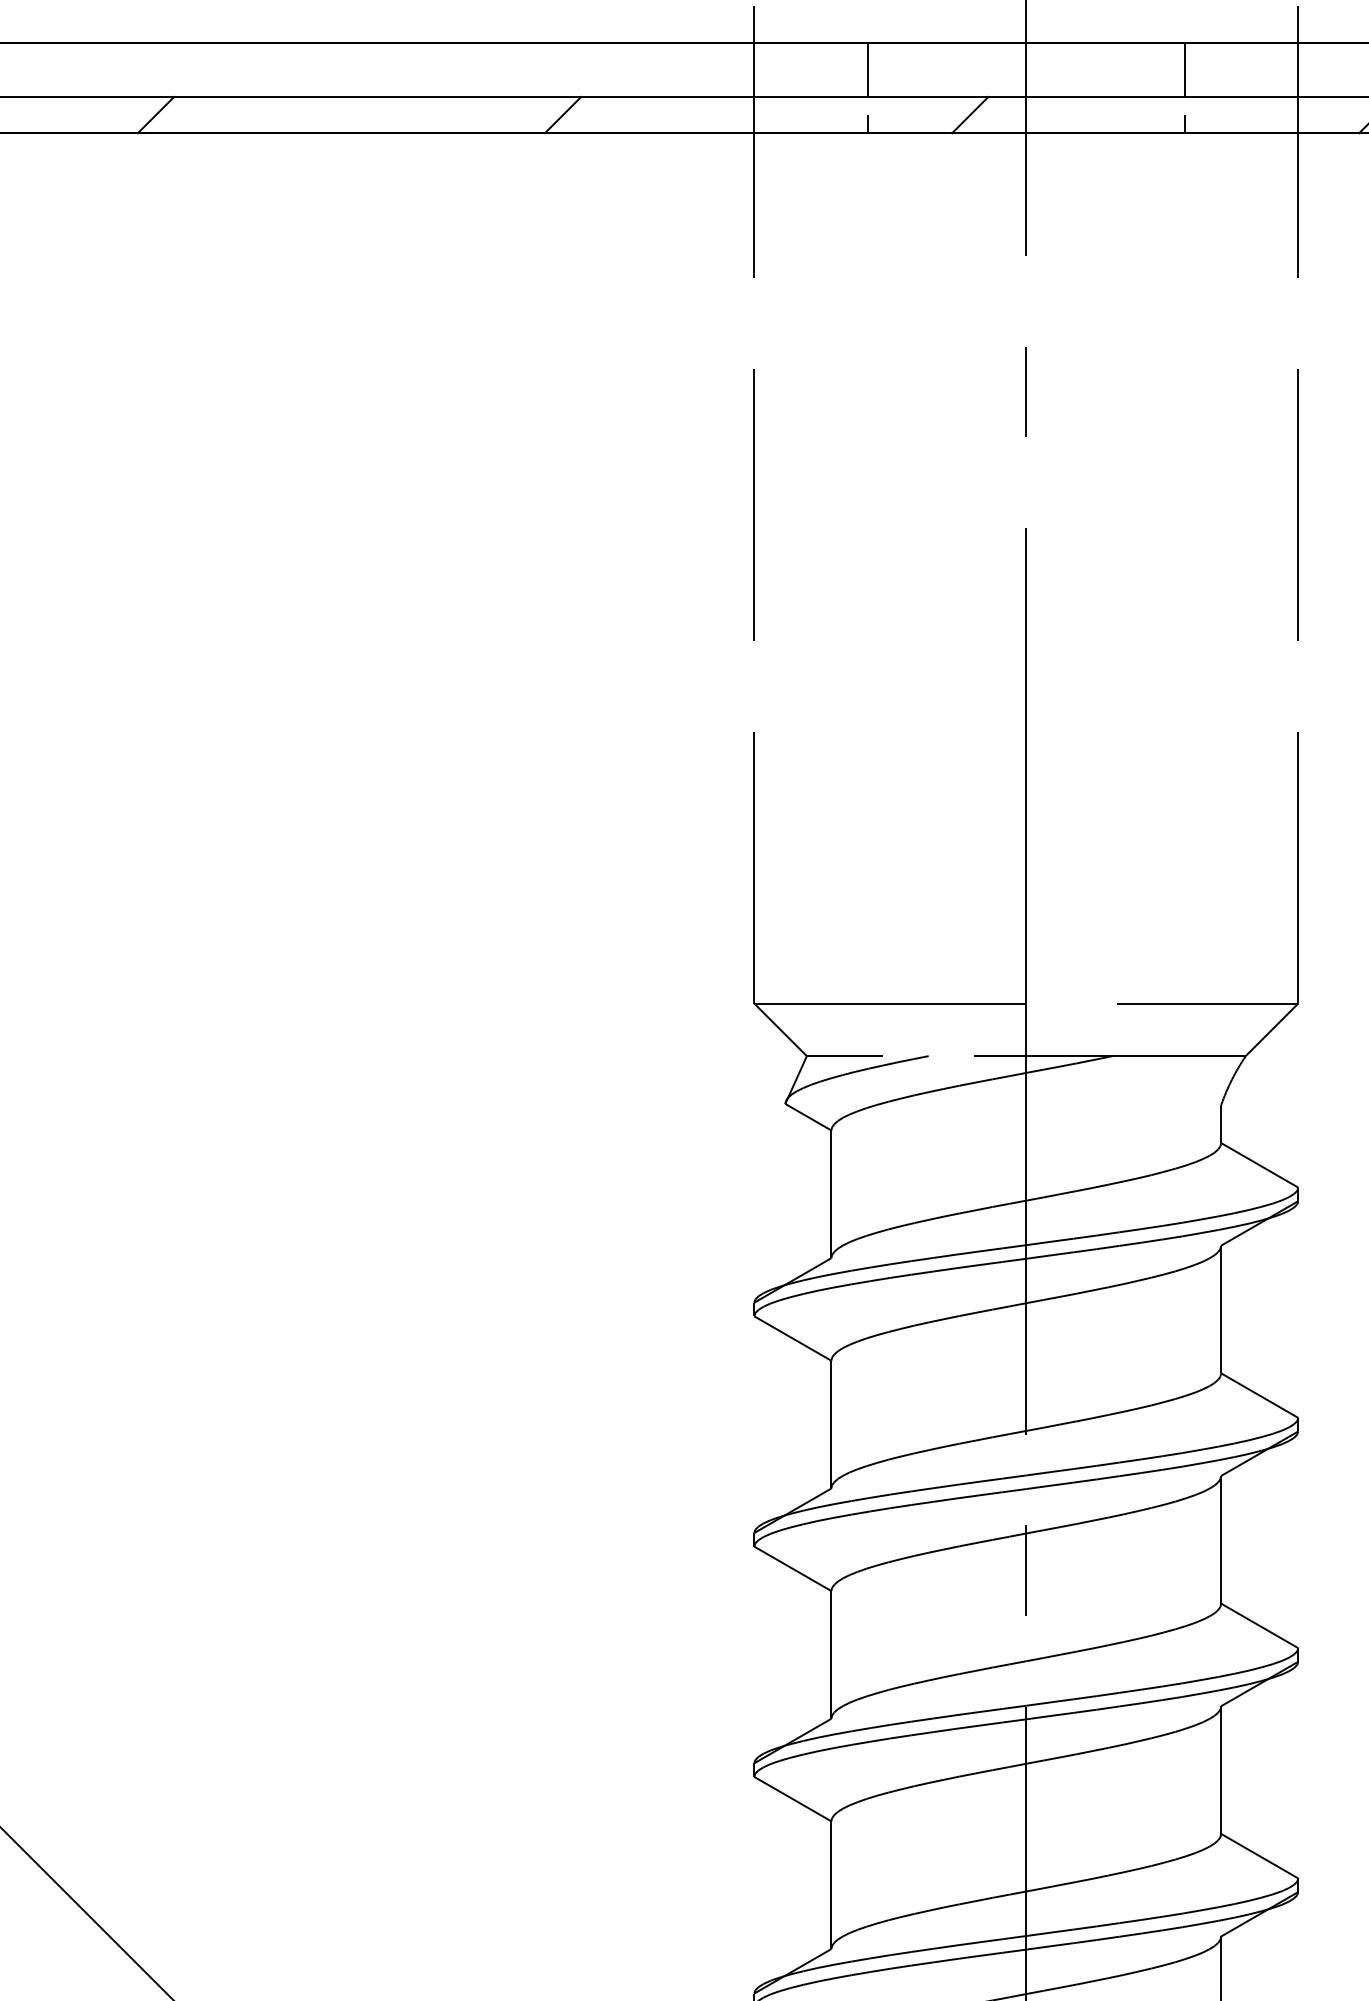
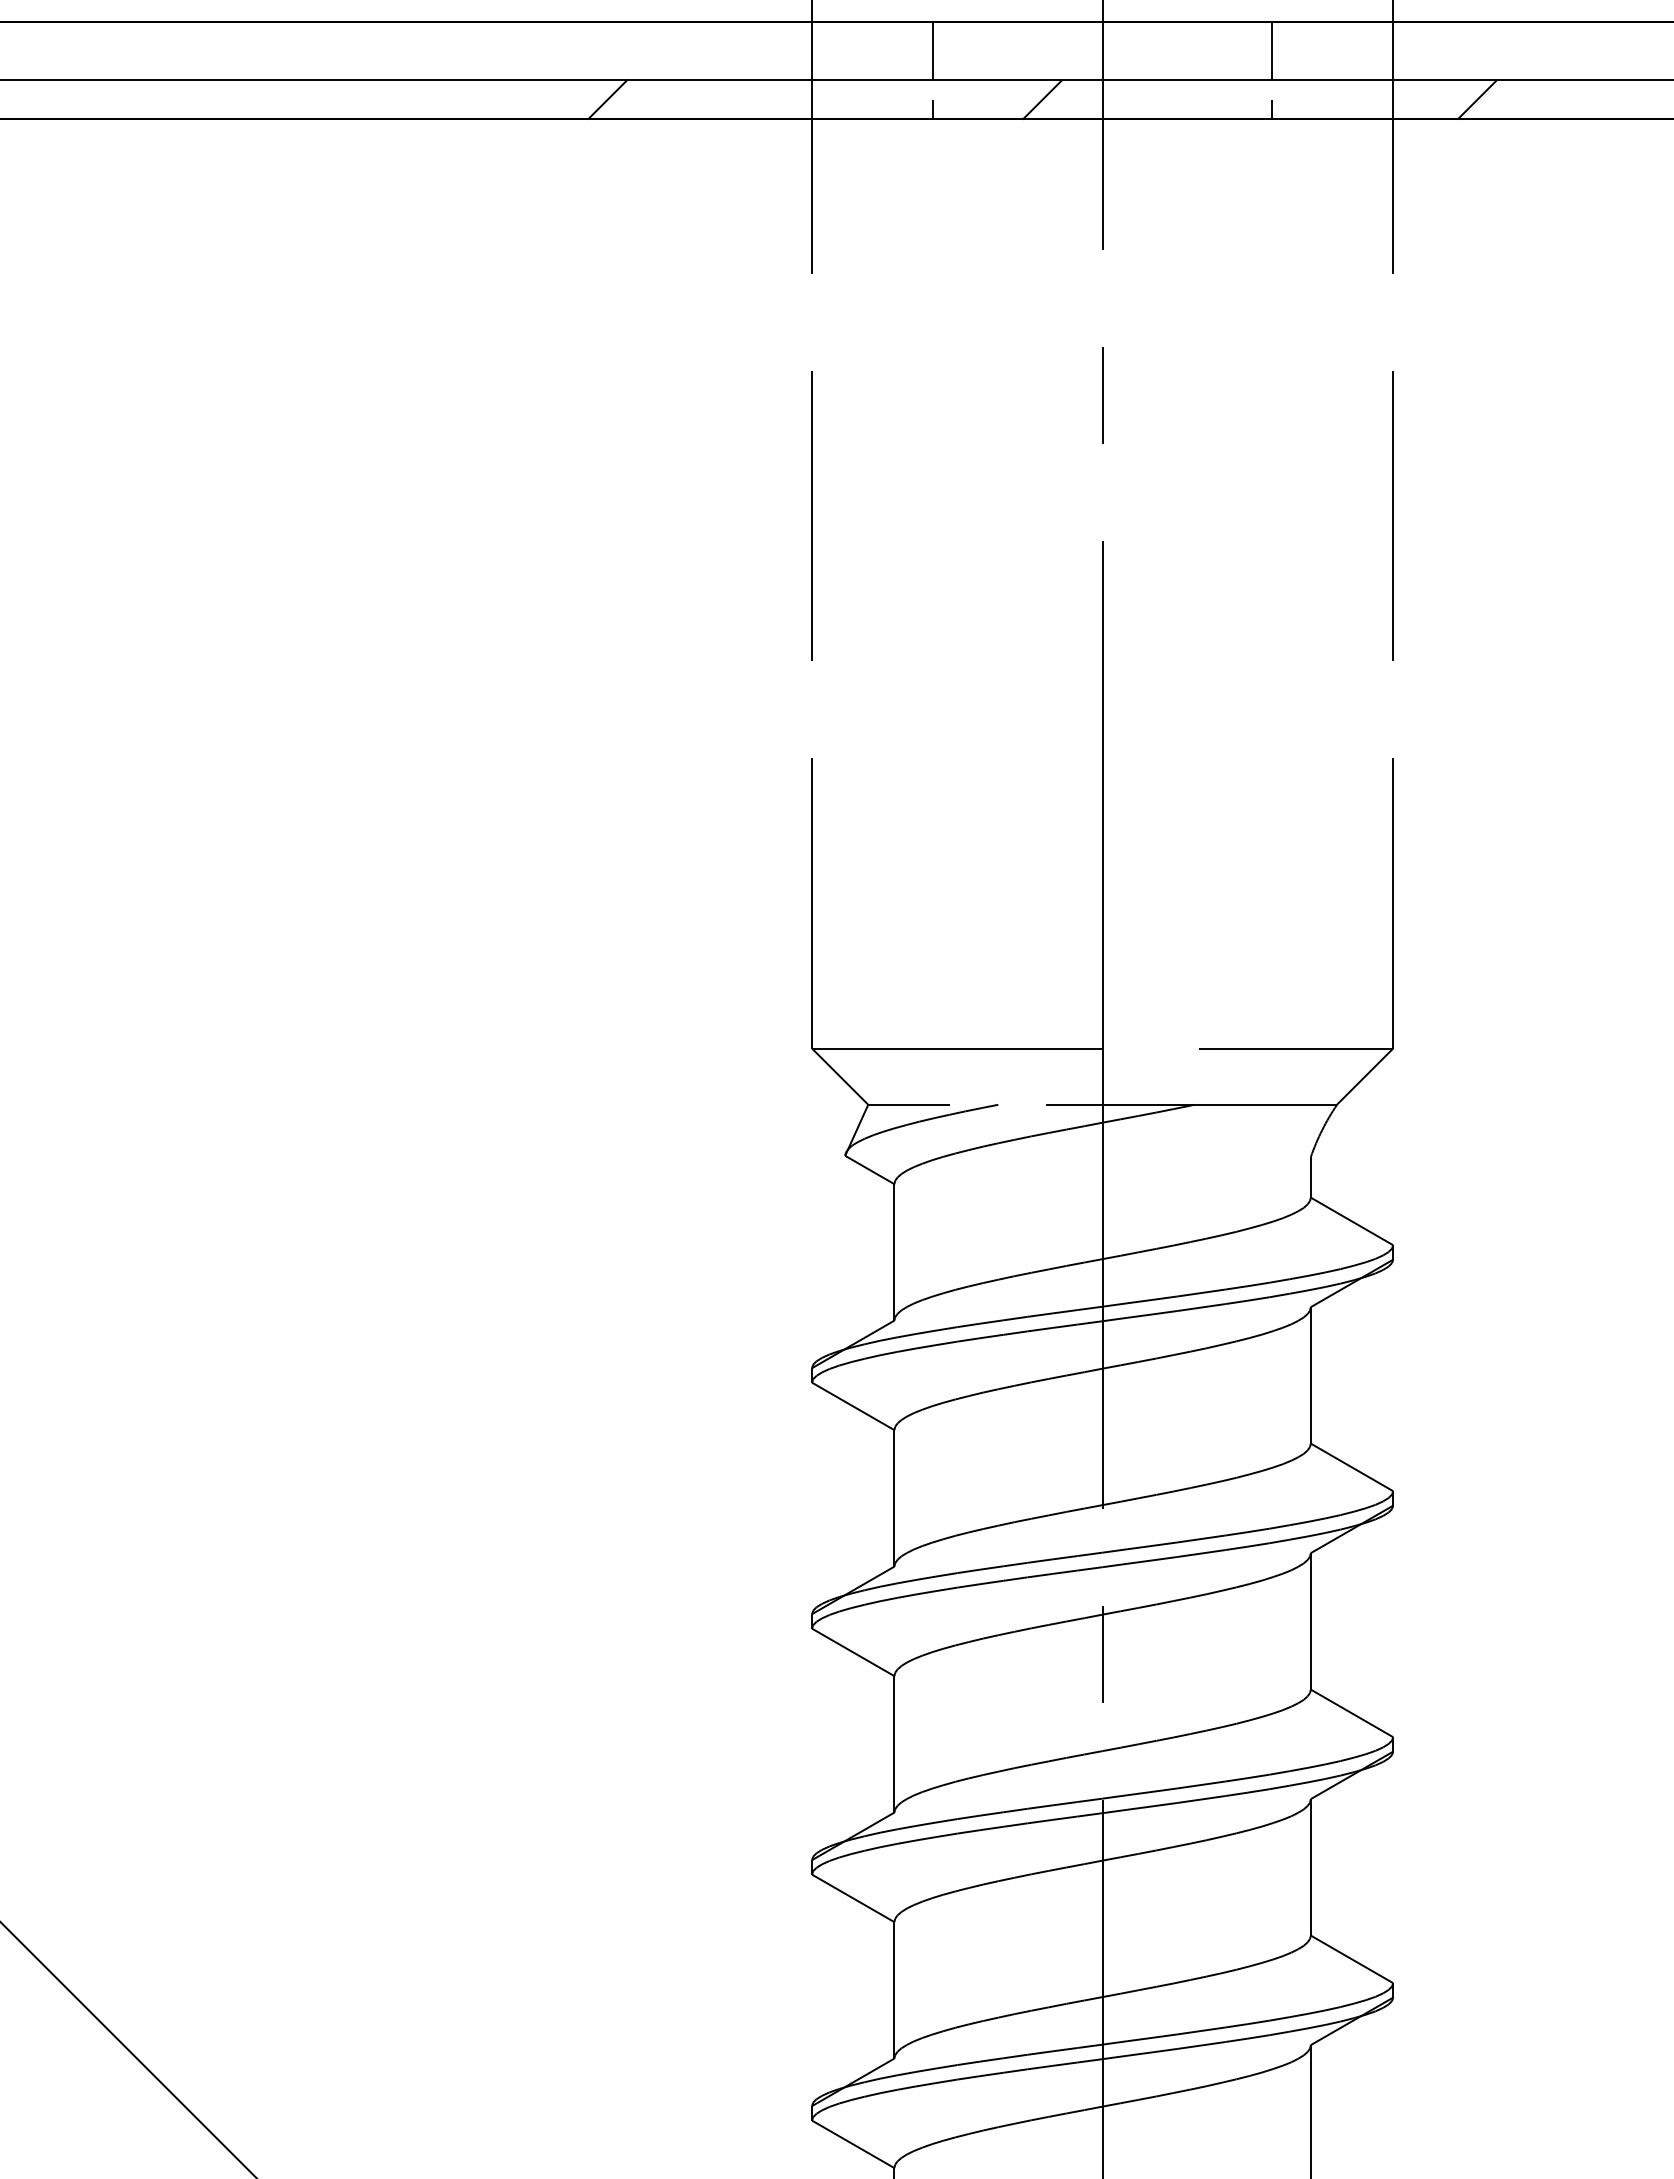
line: (155, 115) -> (172, 99), removed

